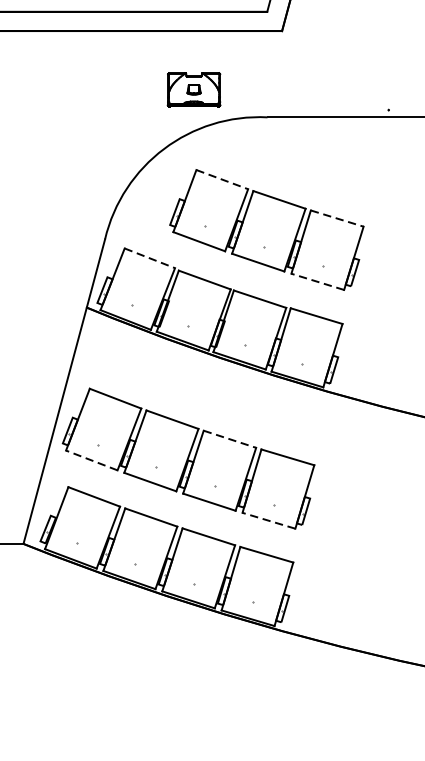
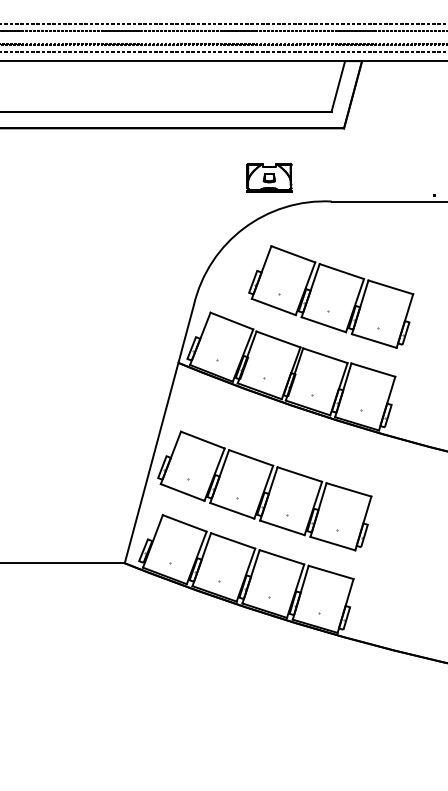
line: (222, 179) -> (293, 254), dashed -> solid
line: (338, 218) -> (391, 287), dashed -> solid
line: (149, 258) -> (231, 321), dashed -> solid
line: (316, 281) -> (373, 340), dashed -> solid
line: (230, 439) -> (300, 474), dashed -> solid
line: (91, 460) -> (182, 492), dashed -> solid
line: (268, 520) -> (332, 543), dashed -> solid

